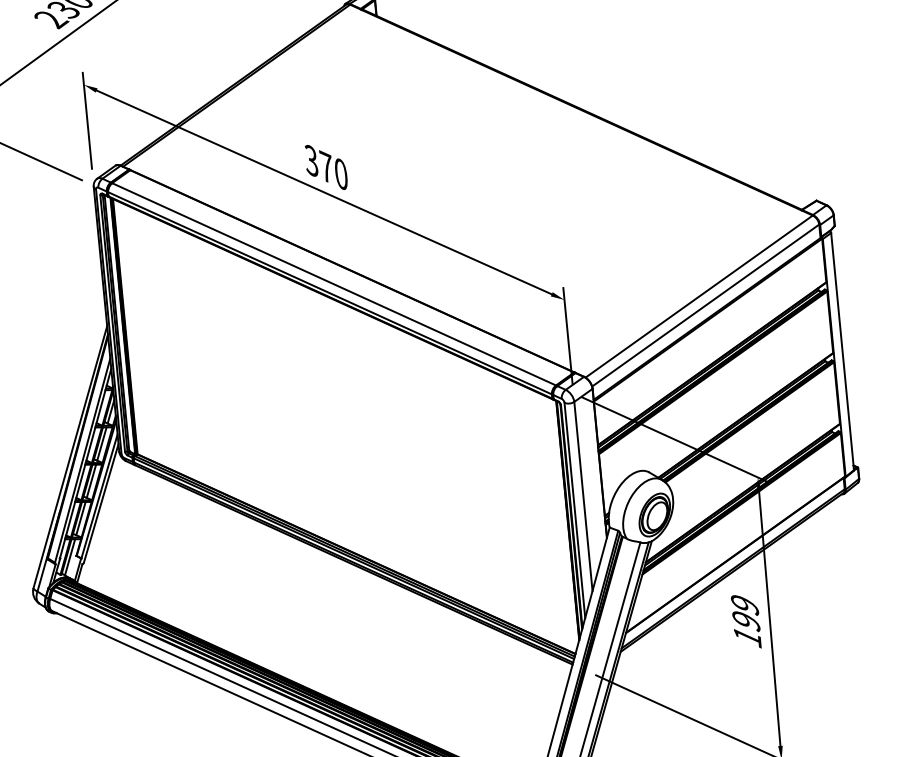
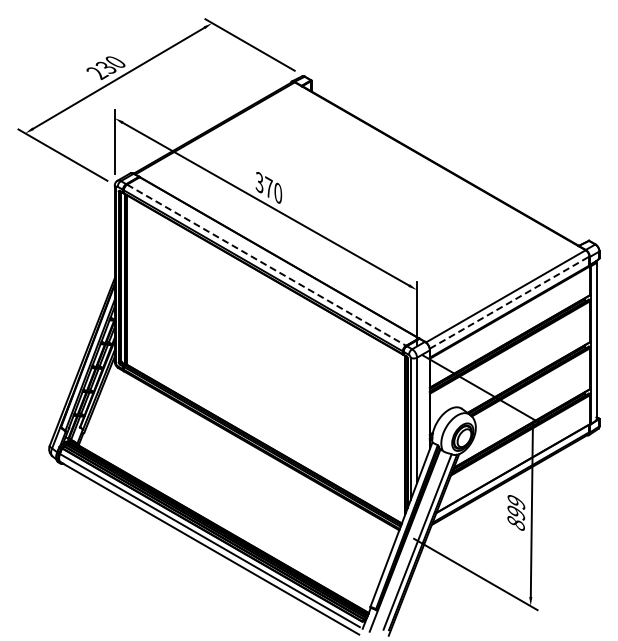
line: (335, 284) -> (267, 265), solid -> dashed
line: (707, 305) -> (510, 302), solid -> dashed
text: (746, 637) -> (515, 523), 199 -> 899

